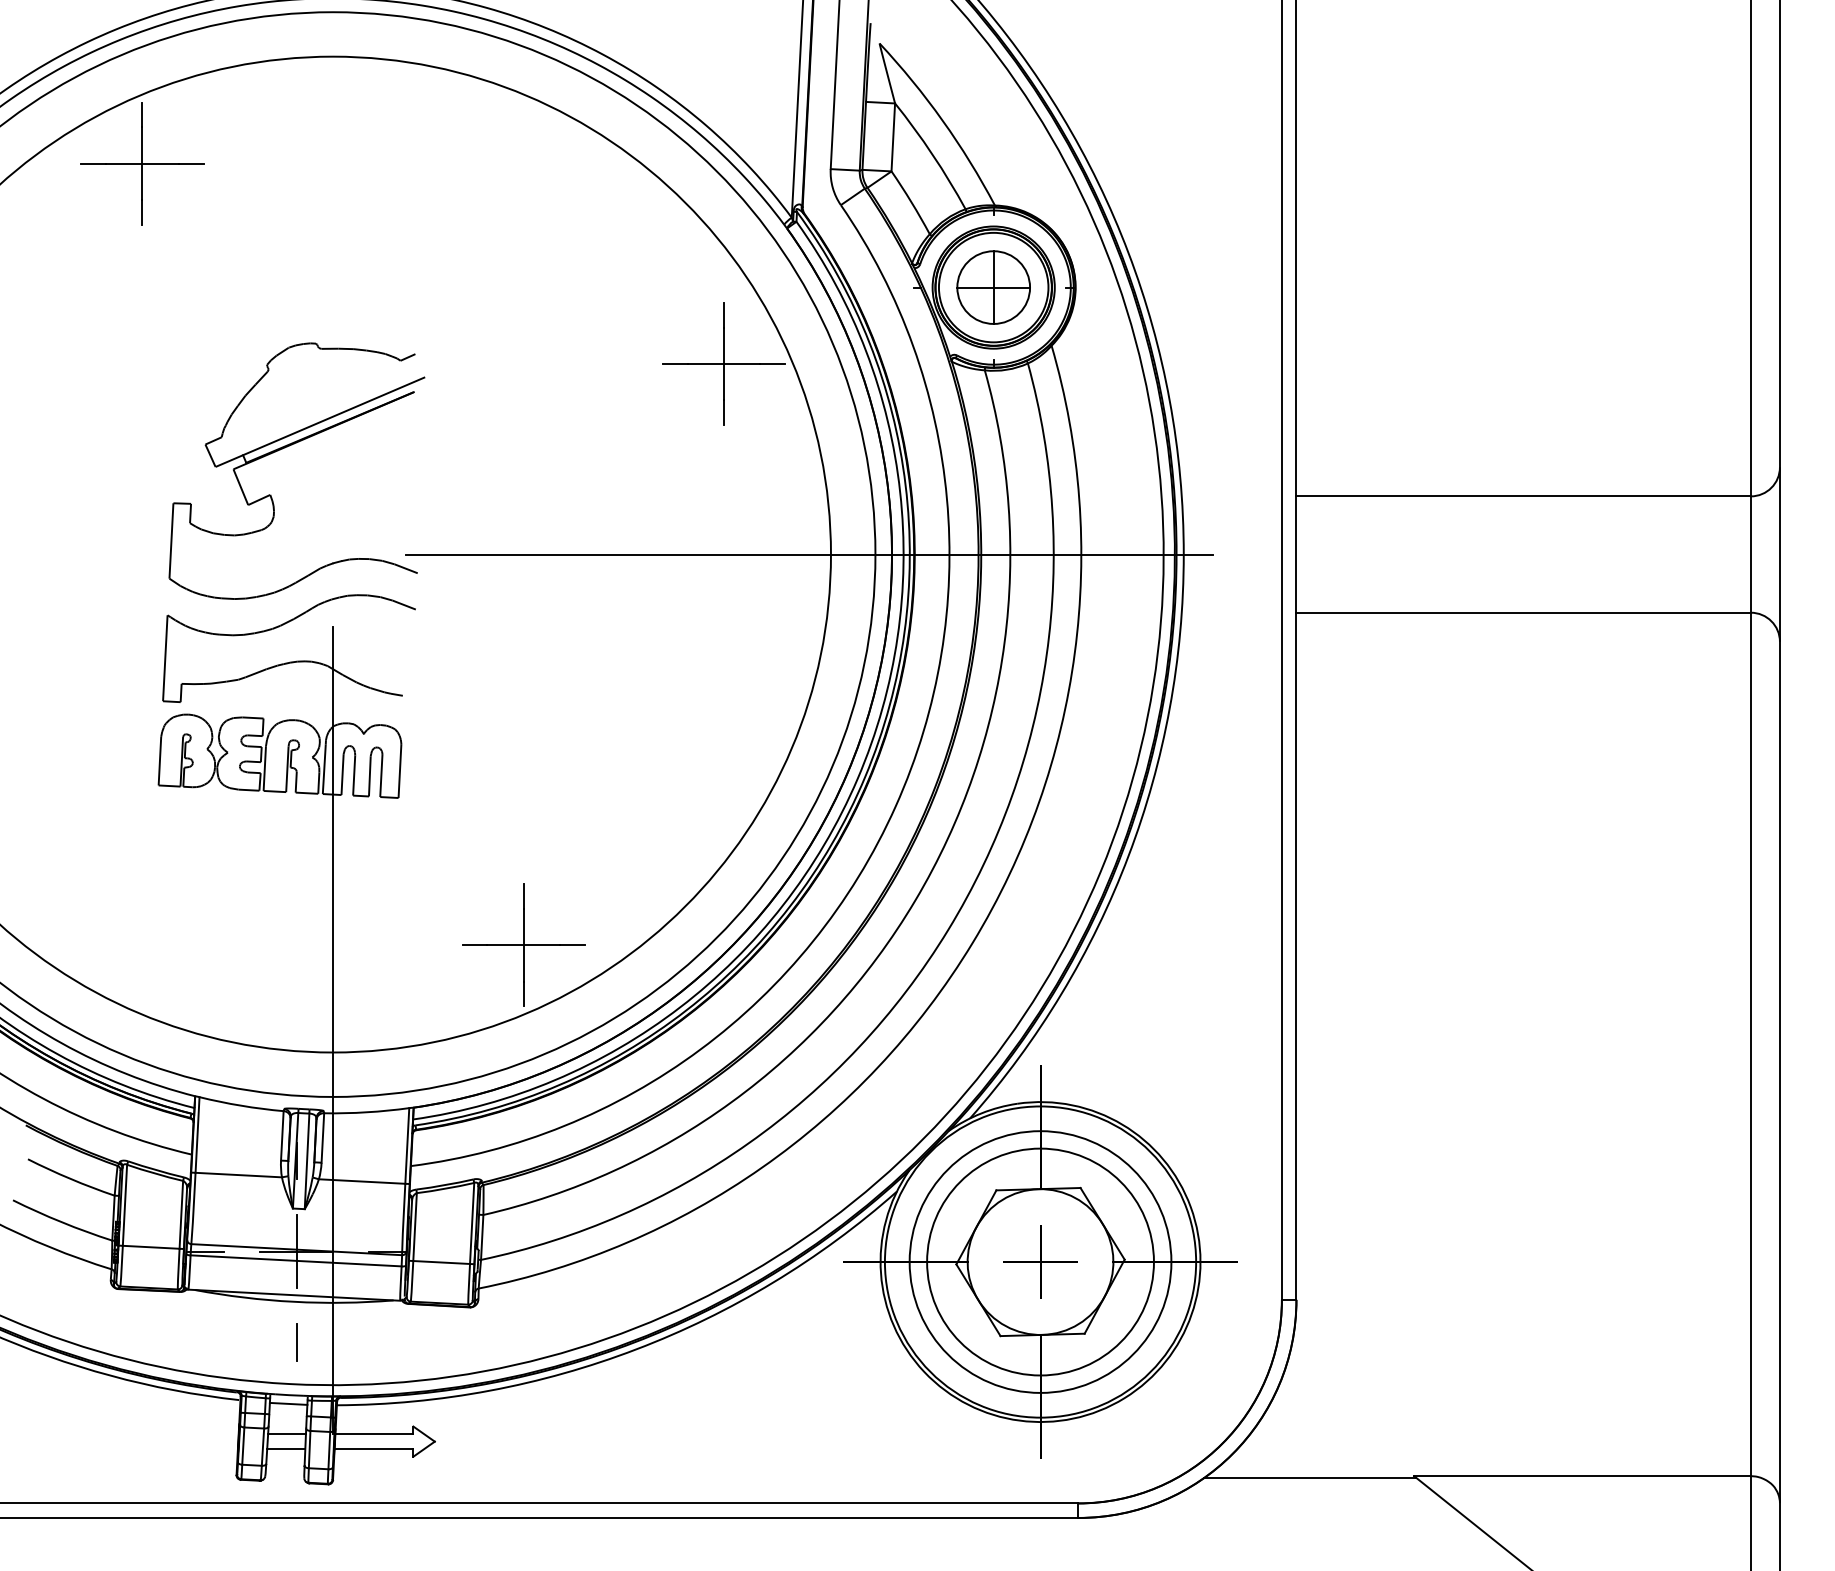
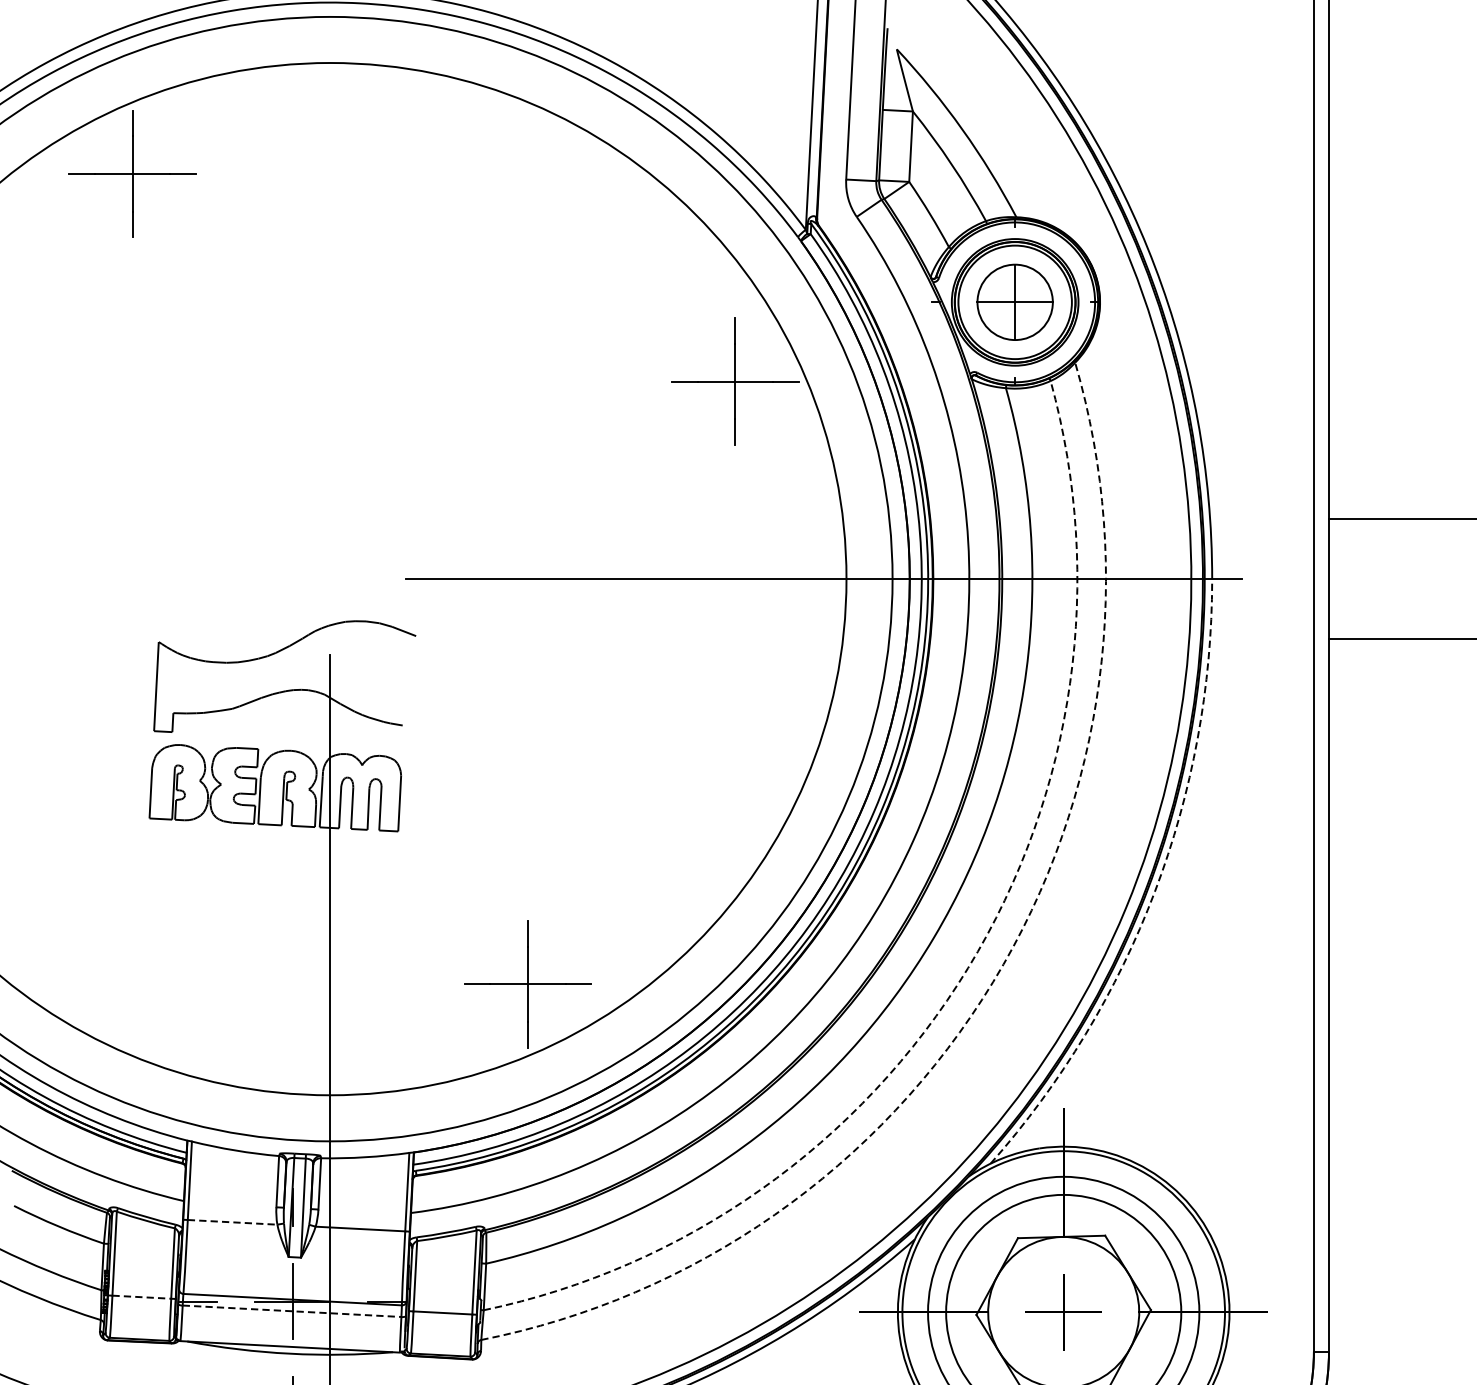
part: (285, 448) -> (281, 469), removed
arc: (1128, 856) -> (1154, 892), solid -> dashed
arc: (948, 929) -> (968, 967), solid -> dashed
arc: (972, 943) -> (993, 982), solid -> dashed
line: (239, 1175) -> (233, 1222), solid -> dashed
line: (151, 1247) -> (142, 1297), solid -> dashed
line: (296, 1260) -> (292, 1310), solid -> dashed

